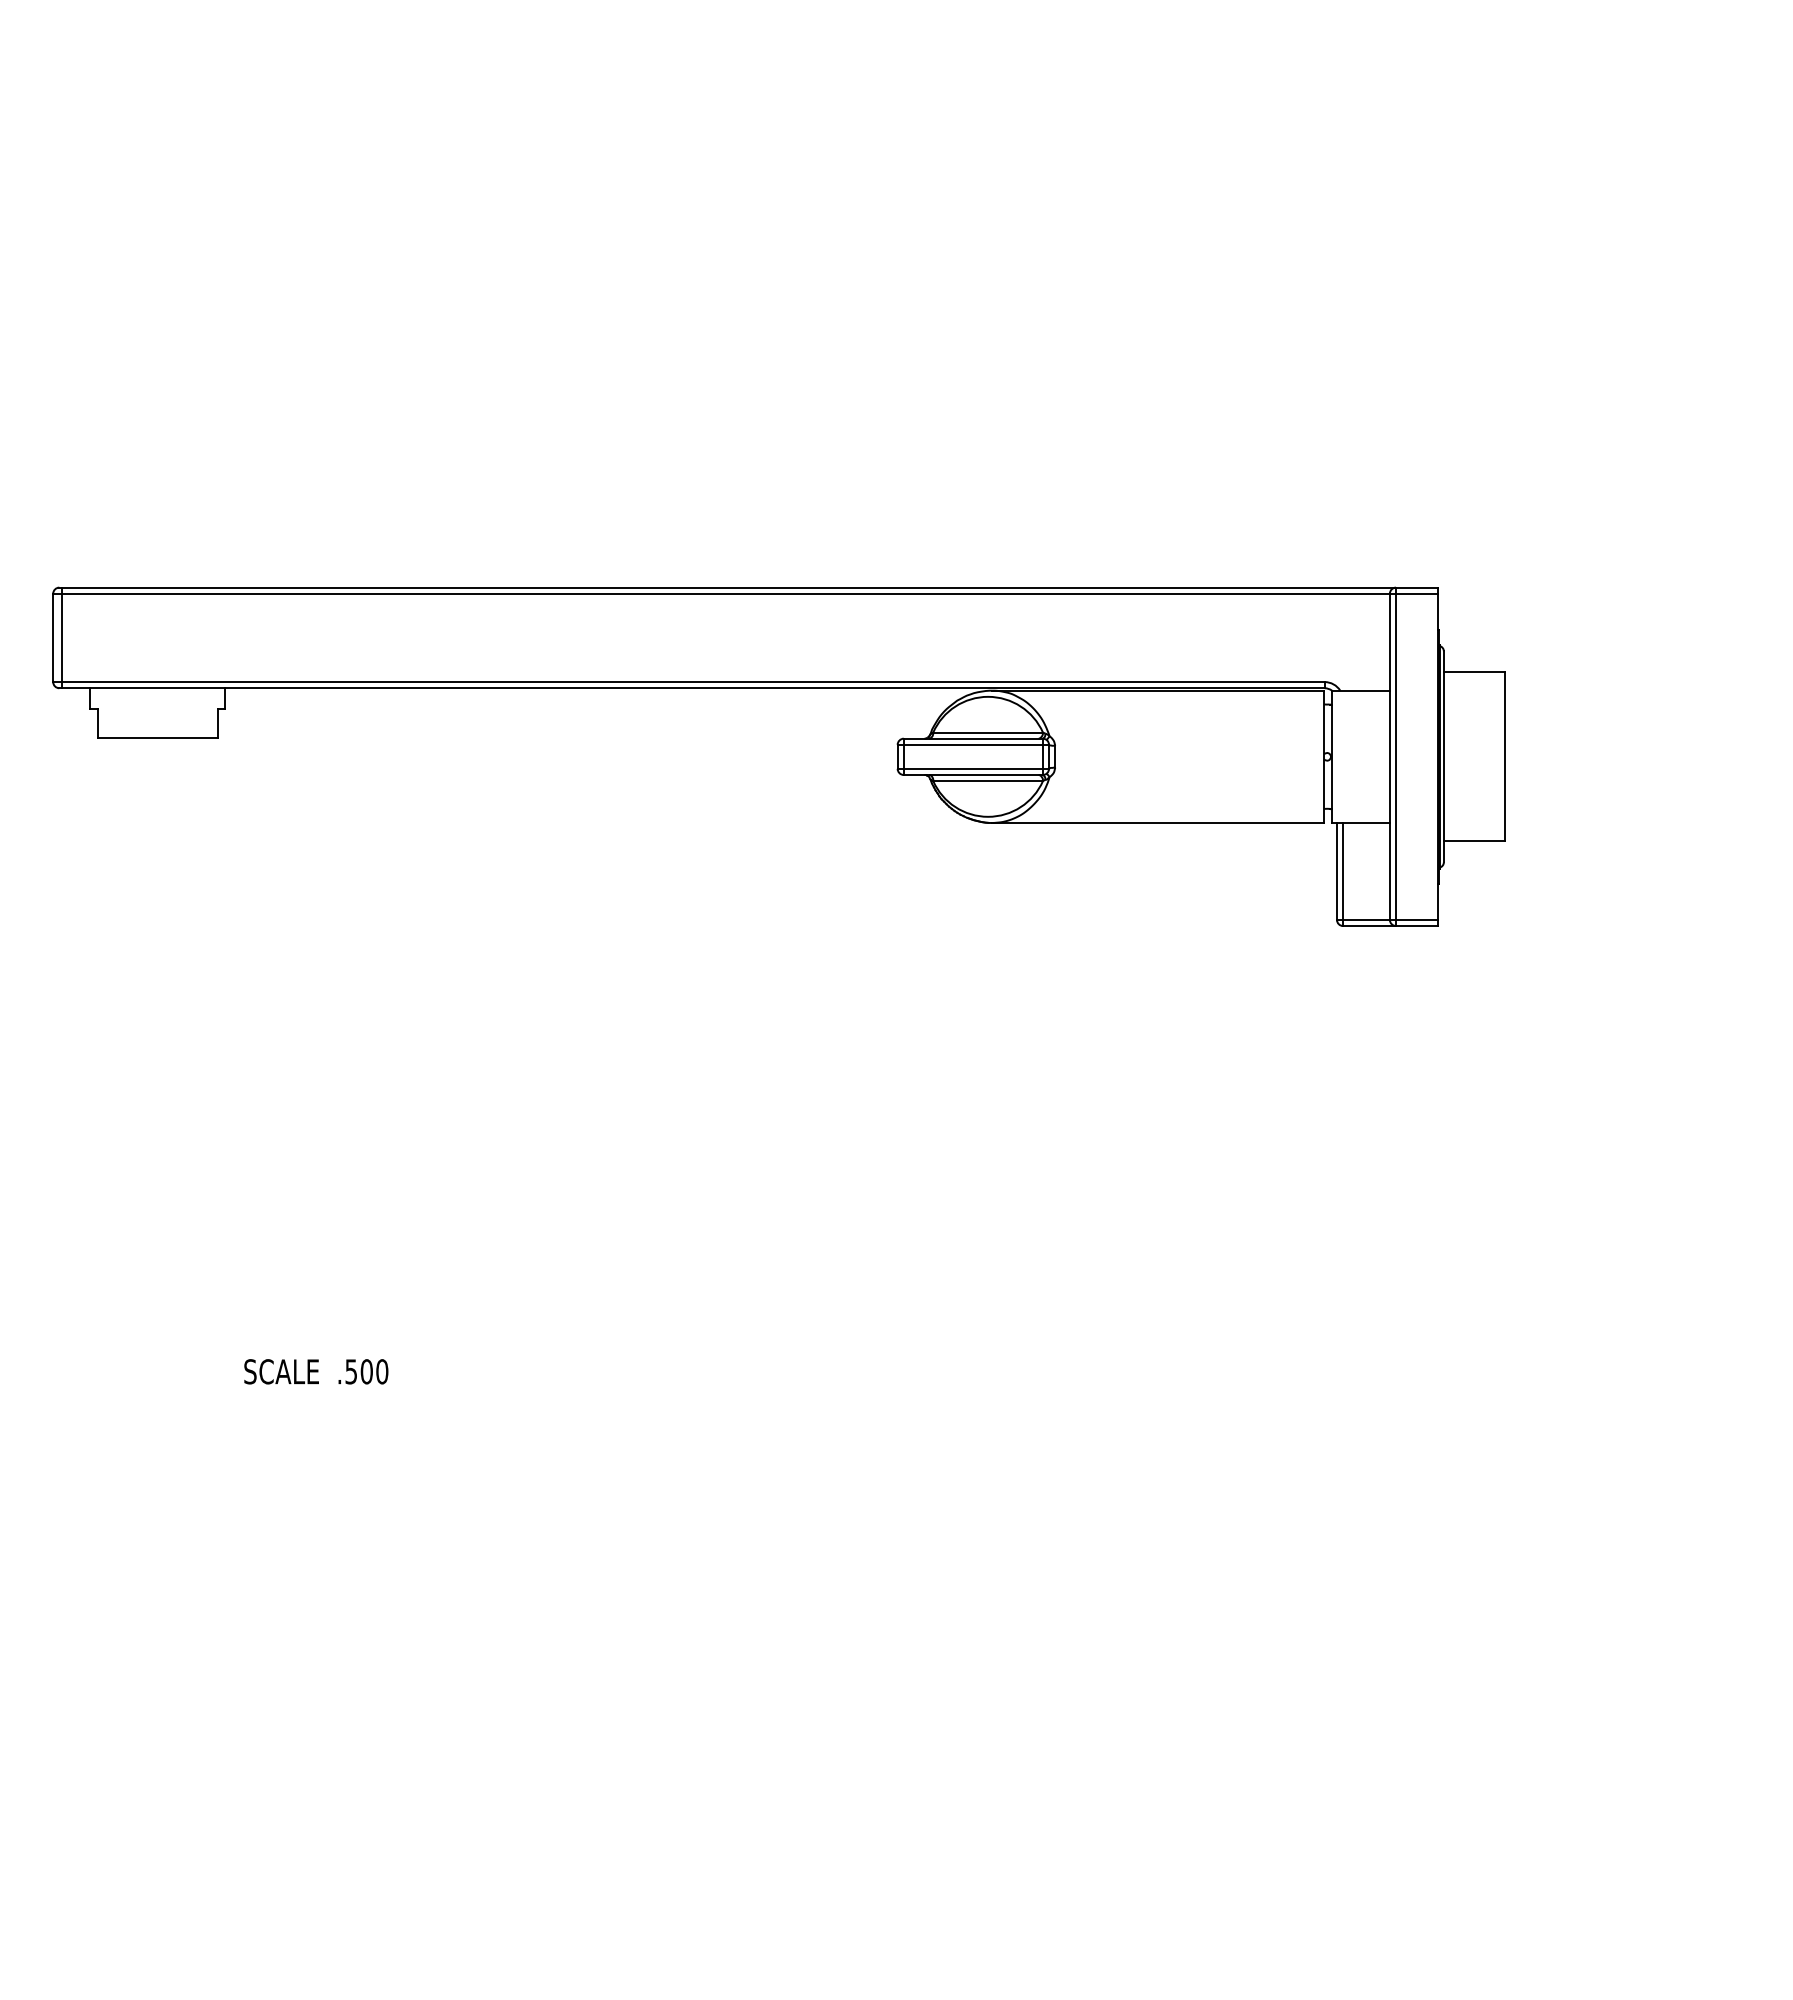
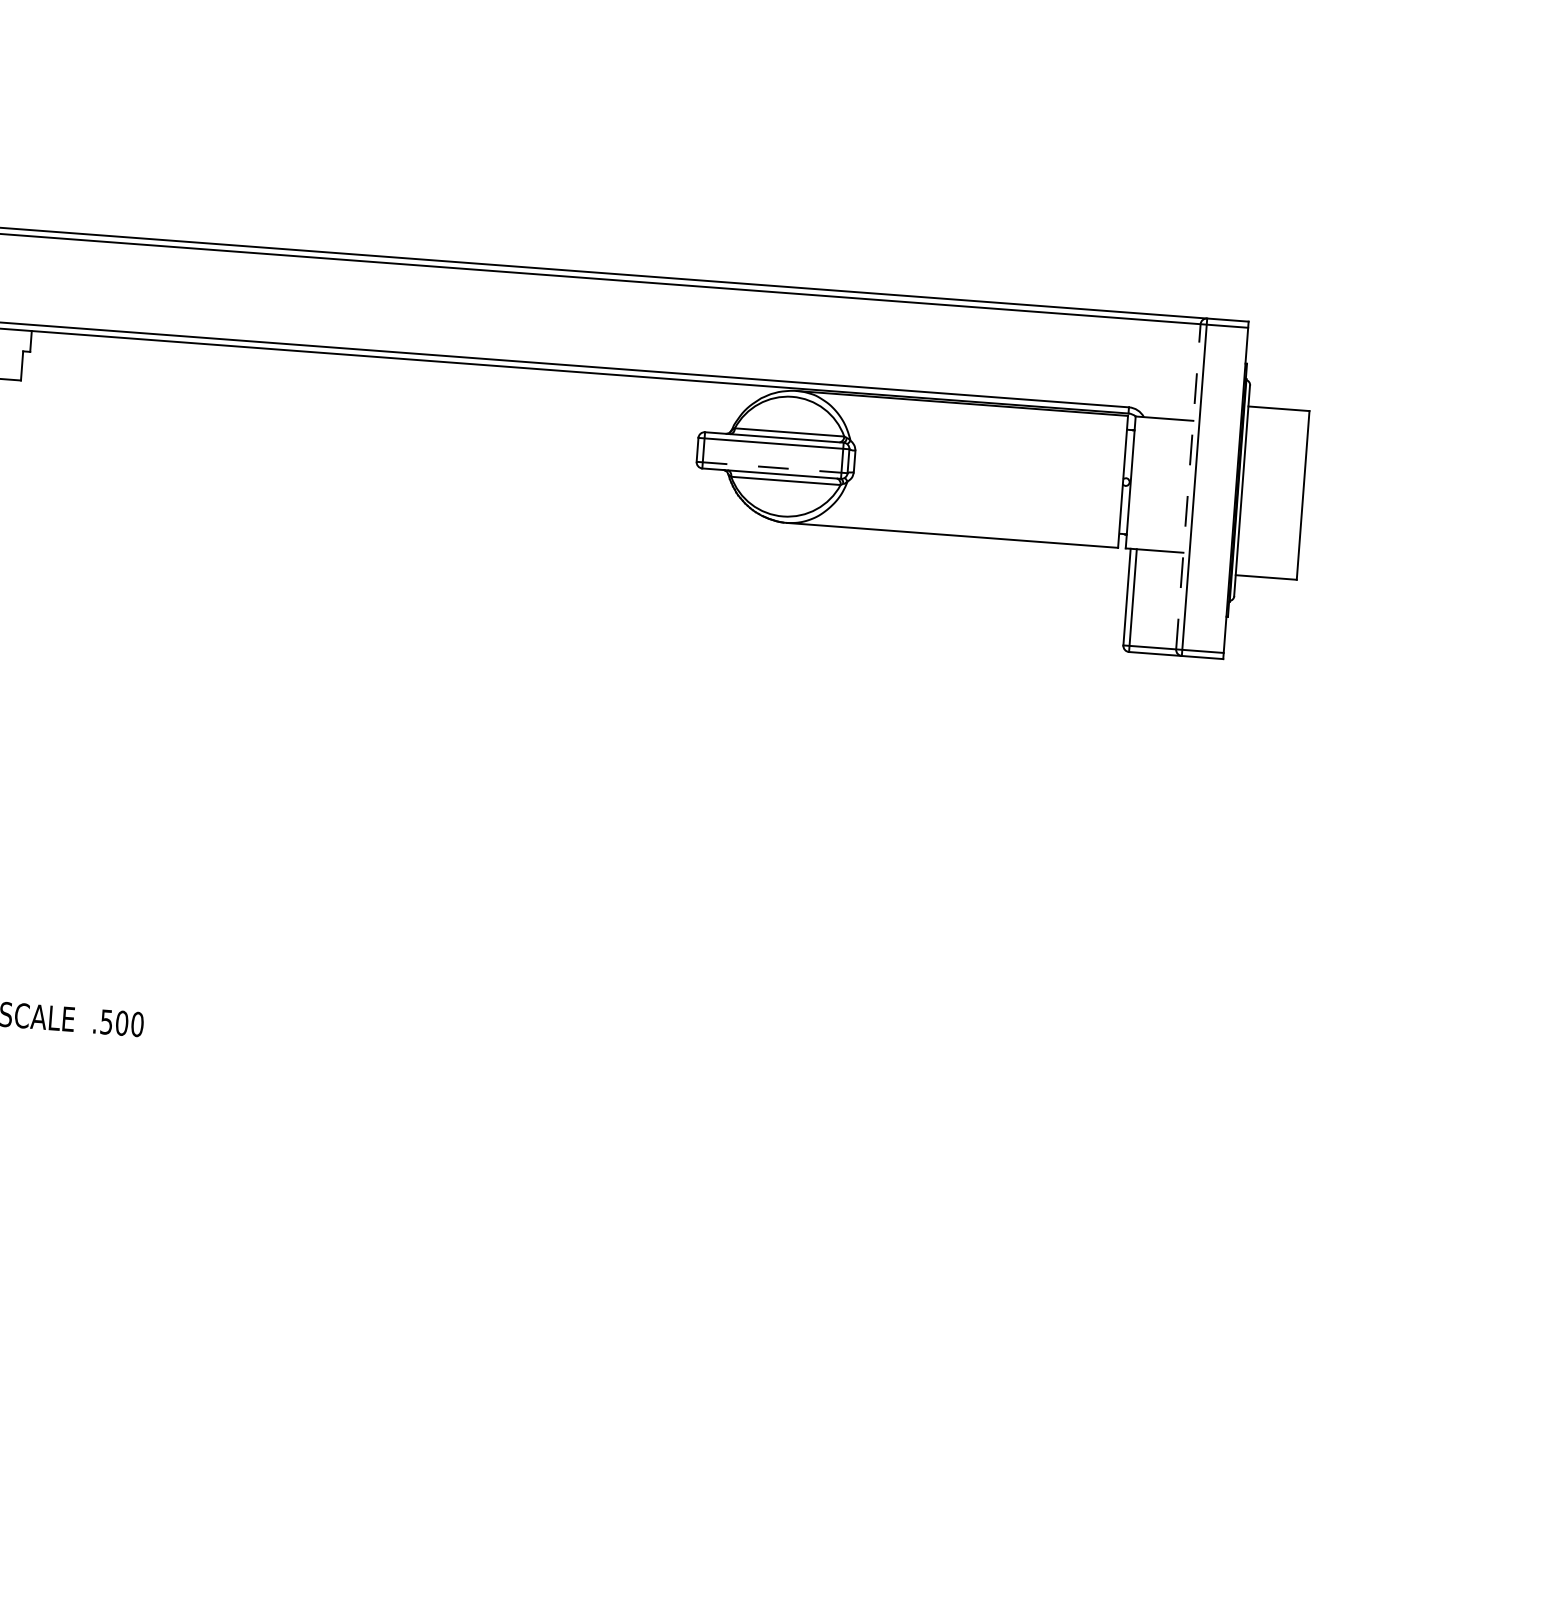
line: (1389, 756) -> (1188, 486), solid -> dashed
line: (973, 768) -> (772, 467), solid -> dashed

